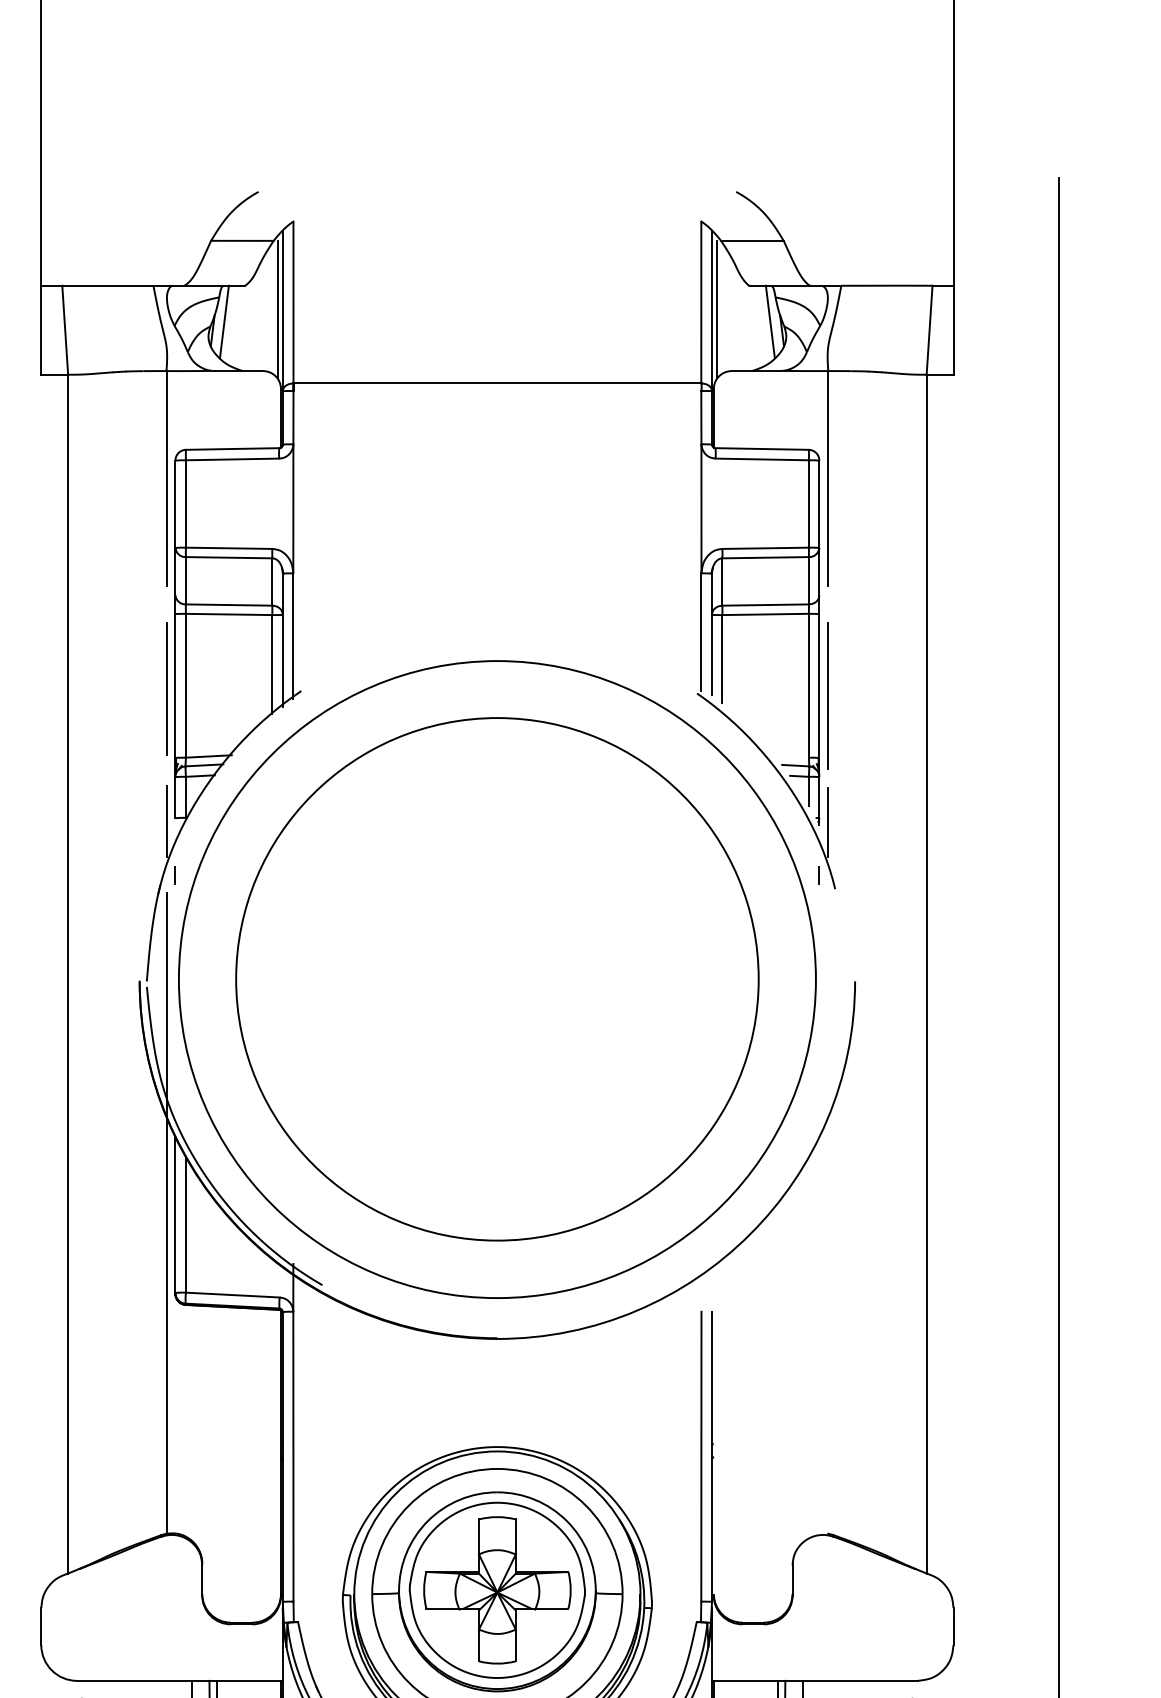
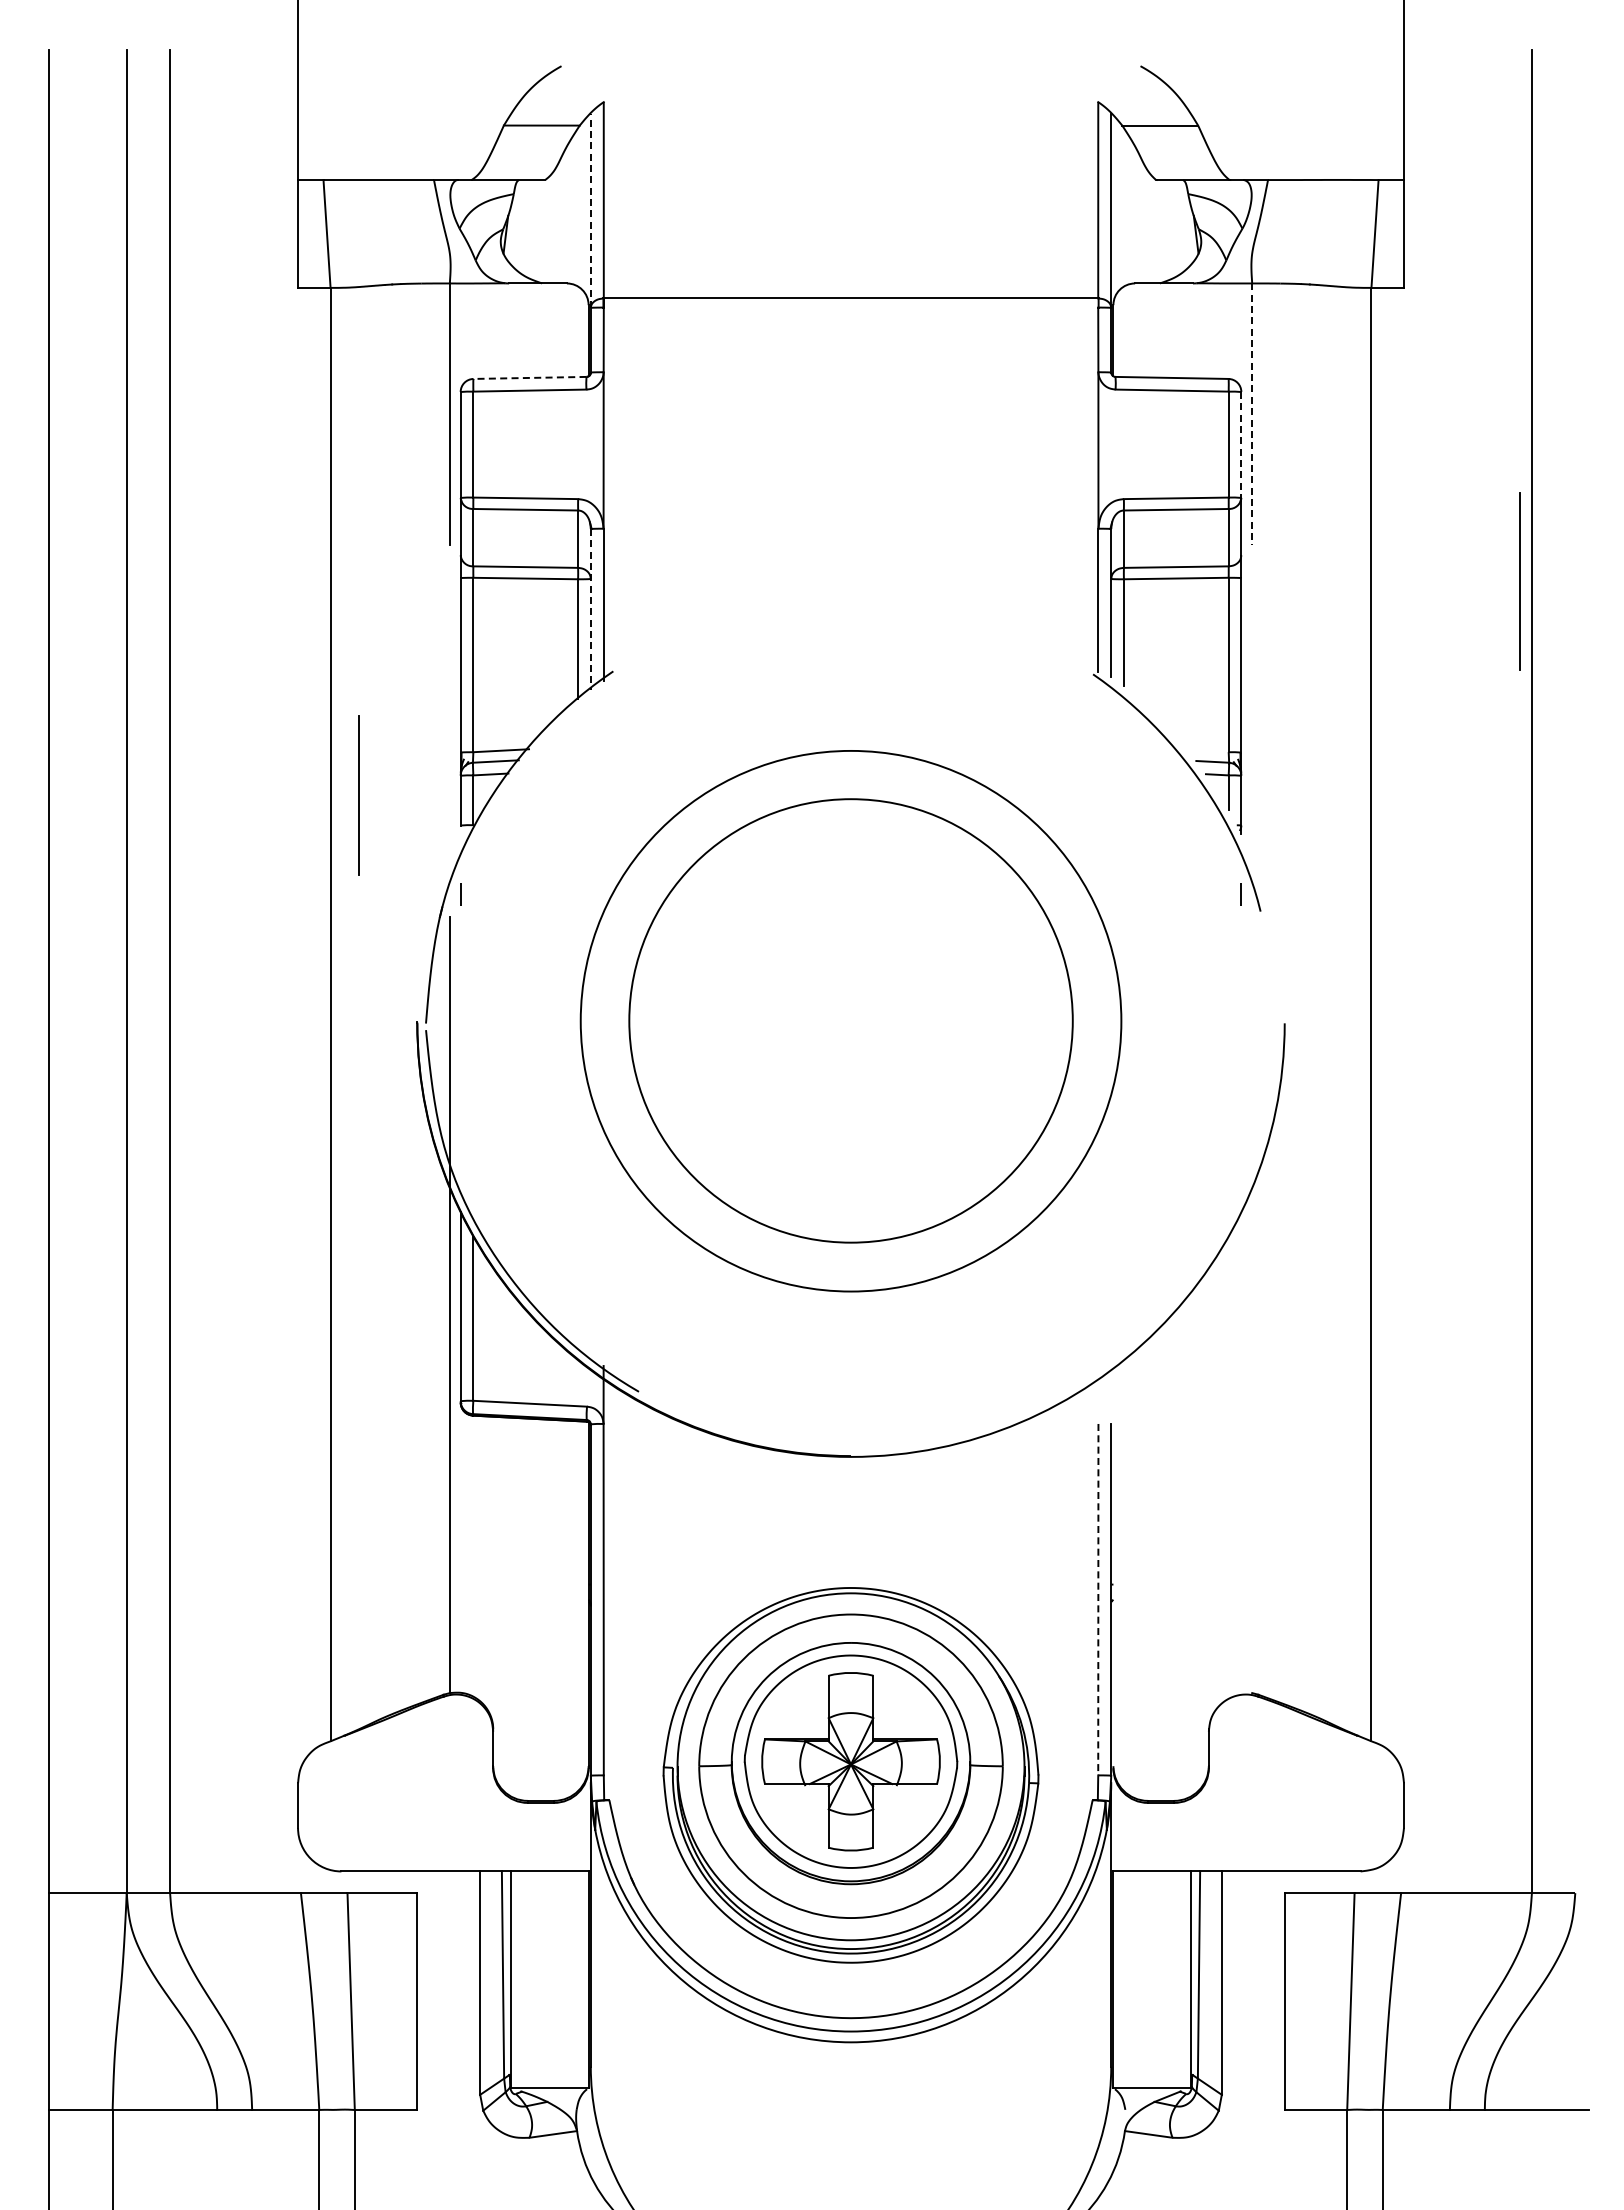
line: (277, 309) -> (584, 208), removed
line: (717, 309) -> (1117, 208), removed
line: (282, 310) -> (590, 210), solid -> dashed
line: (223, 321) -> (519, 223), removed
line: (769, 321) -> (1181, 223), removed
line: (232, 448) -> (529, 377), solid -> dashed
line: (828, 479) -> (1252, 414), solid -> dashed
line: (819, 503) -> (1241, 444), solid -> dashed
line: (282, 639) -> (590, 609), solid -> dashed
line: (166, 688) -> (358, 795), moved
line: (827, 696) -> (1519, 581), moved
line: (166, 821) -> (449, 829), removed
line: (828, 822) -> (1252, 830), removed
circle: (496, 978) -> (850, 1020), size x0.7
circle: (496, 979) -> (850, 1021), size x0.7
line: (701, 1456) -> (1098, 1599), solid -> dashed

